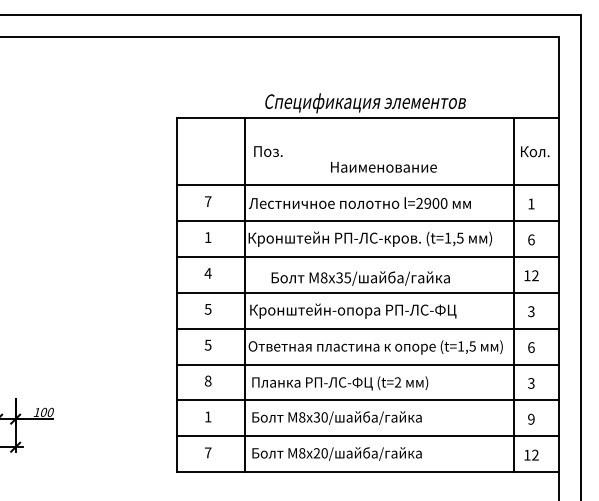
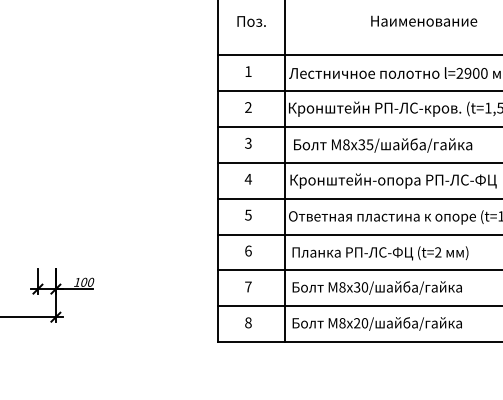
text: (268, 151) -> (251, 21), moved
text: (383, 166) -> (423, 20), moved
text: (208, 201) -> (248, 71), 7 -> 1
text: (207, 237) -> (247, 107), 1 -> 2
text: (207, 273) -> (247, 143), 4 -> 3
text: (360, 278) -> (382, 145), moved
text: (207, 309) -> (247, 179), 5 -> 4
text: (207, 380) -> (247, 250), 8 -> 6
text: (208, 416) -> (248, 286), 1 -> 7
text: (207, 452) -> (247, 322), 7 -> 8

